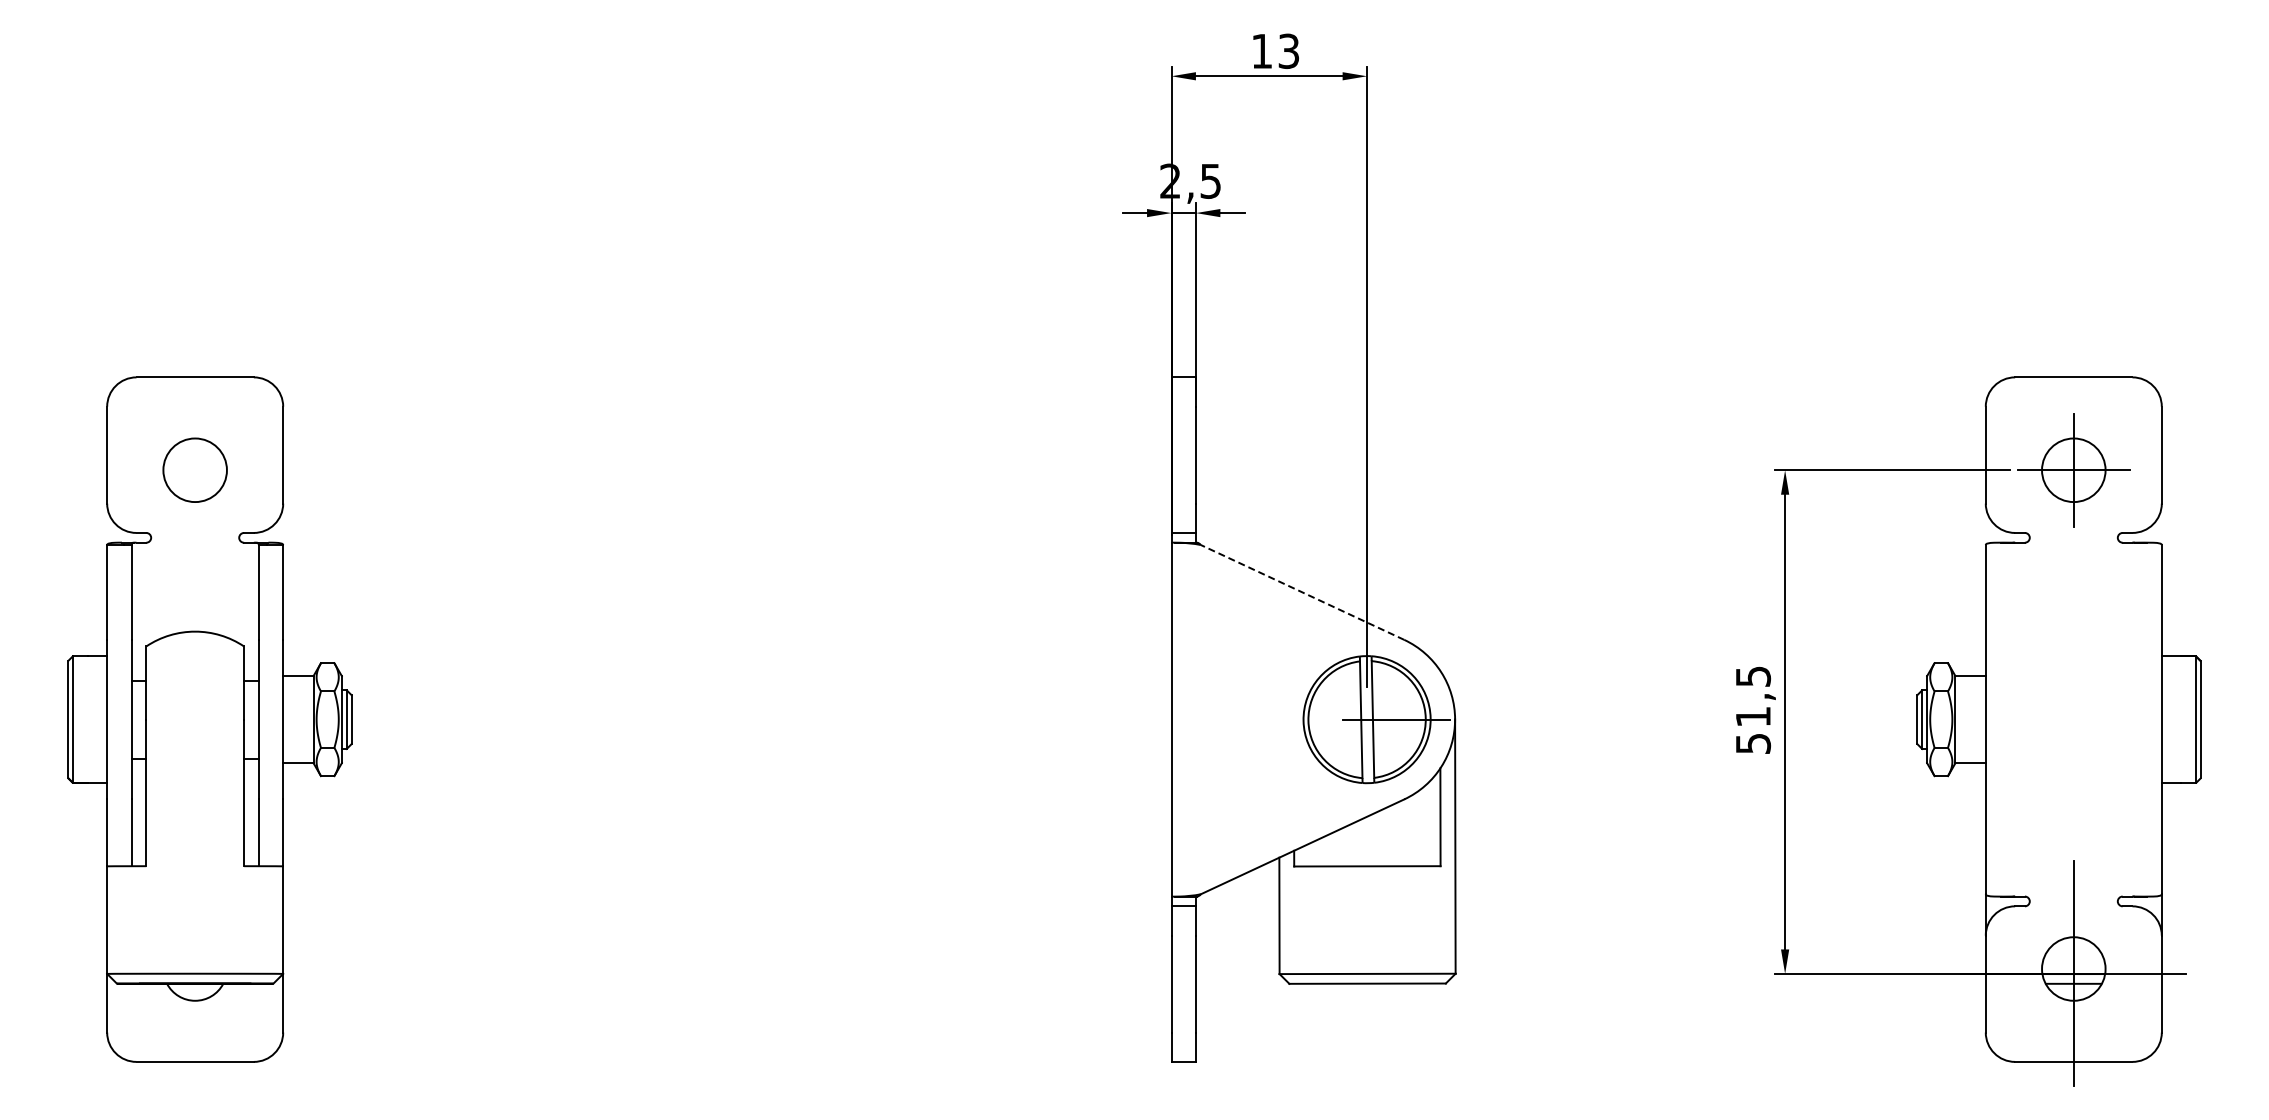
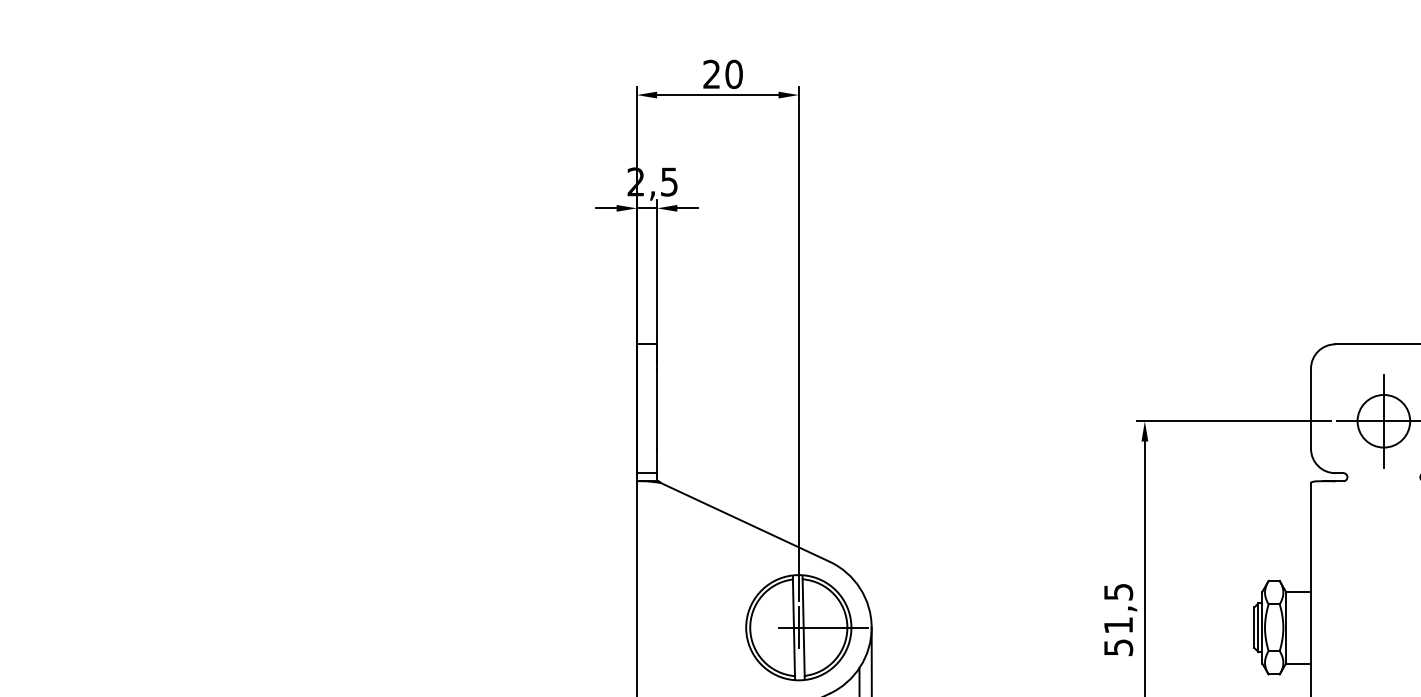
text: (1275, 50) -> (722, 73), 13 -> 20
line: (1302, 592) -> (745, 522), dashed -> solid
line: (1367, 719) -> (799, 627), added

